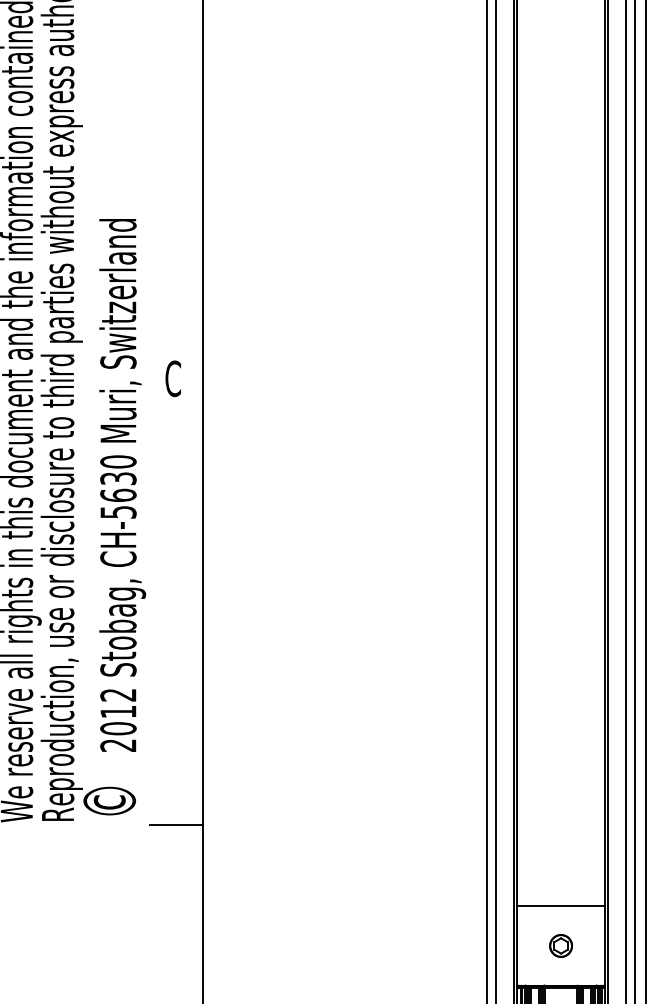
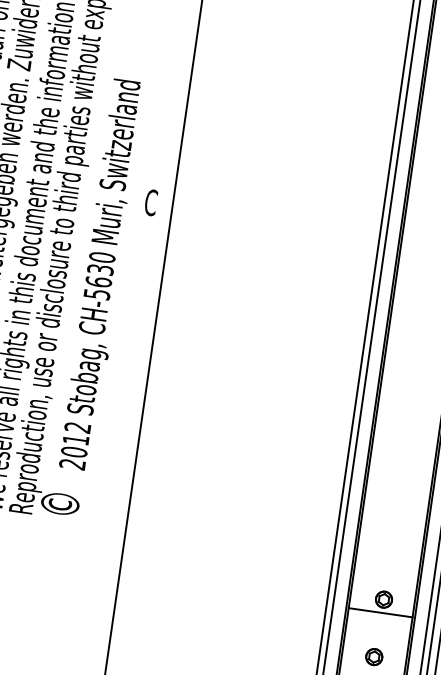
line: (175, 825) -> (105, 528), removed
part: (562, 866) -> (383, 599), added
line: (560, 906) -> (380, 612), moved

